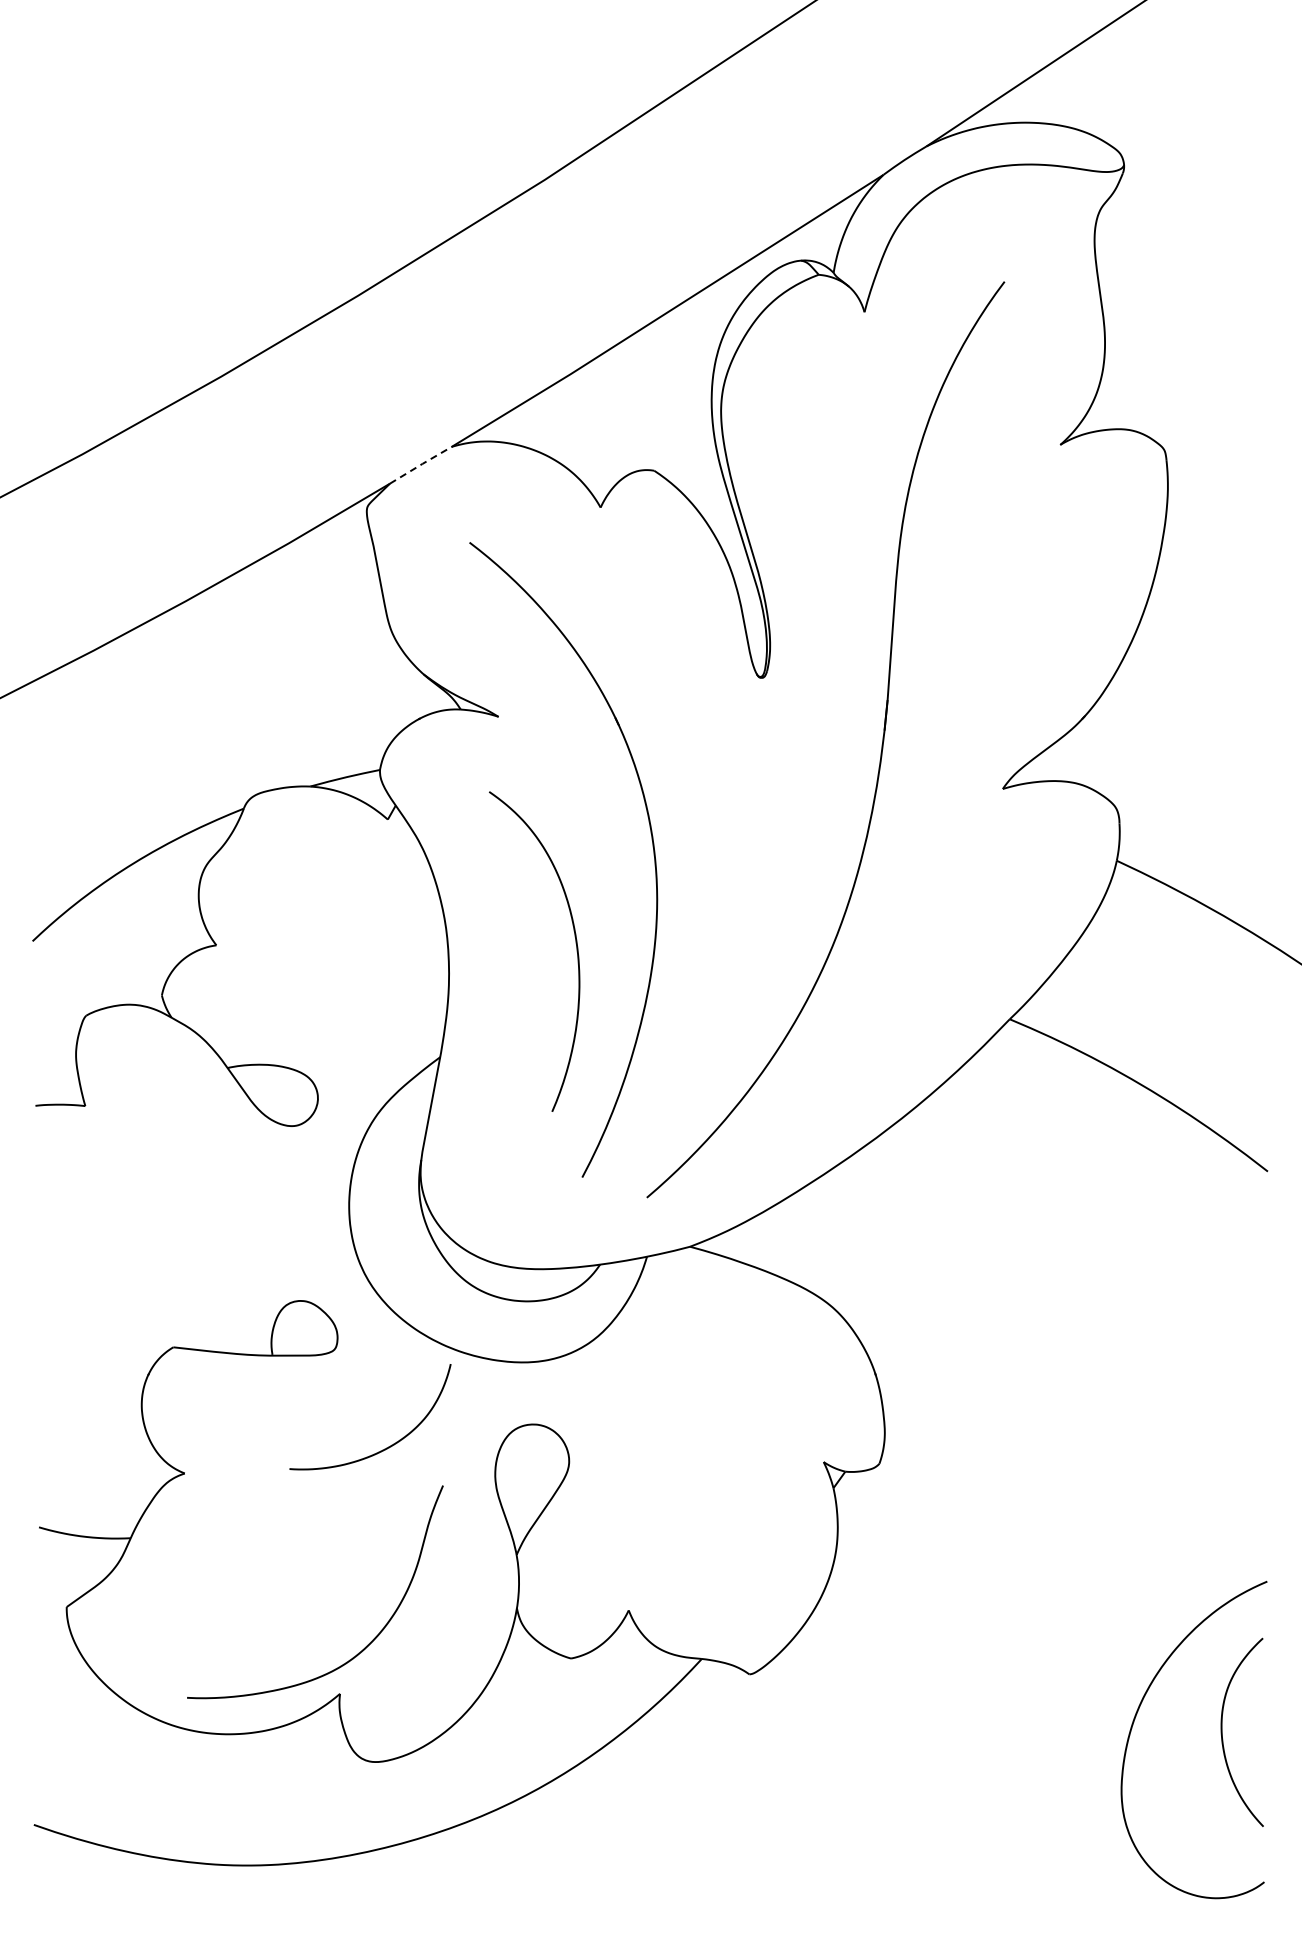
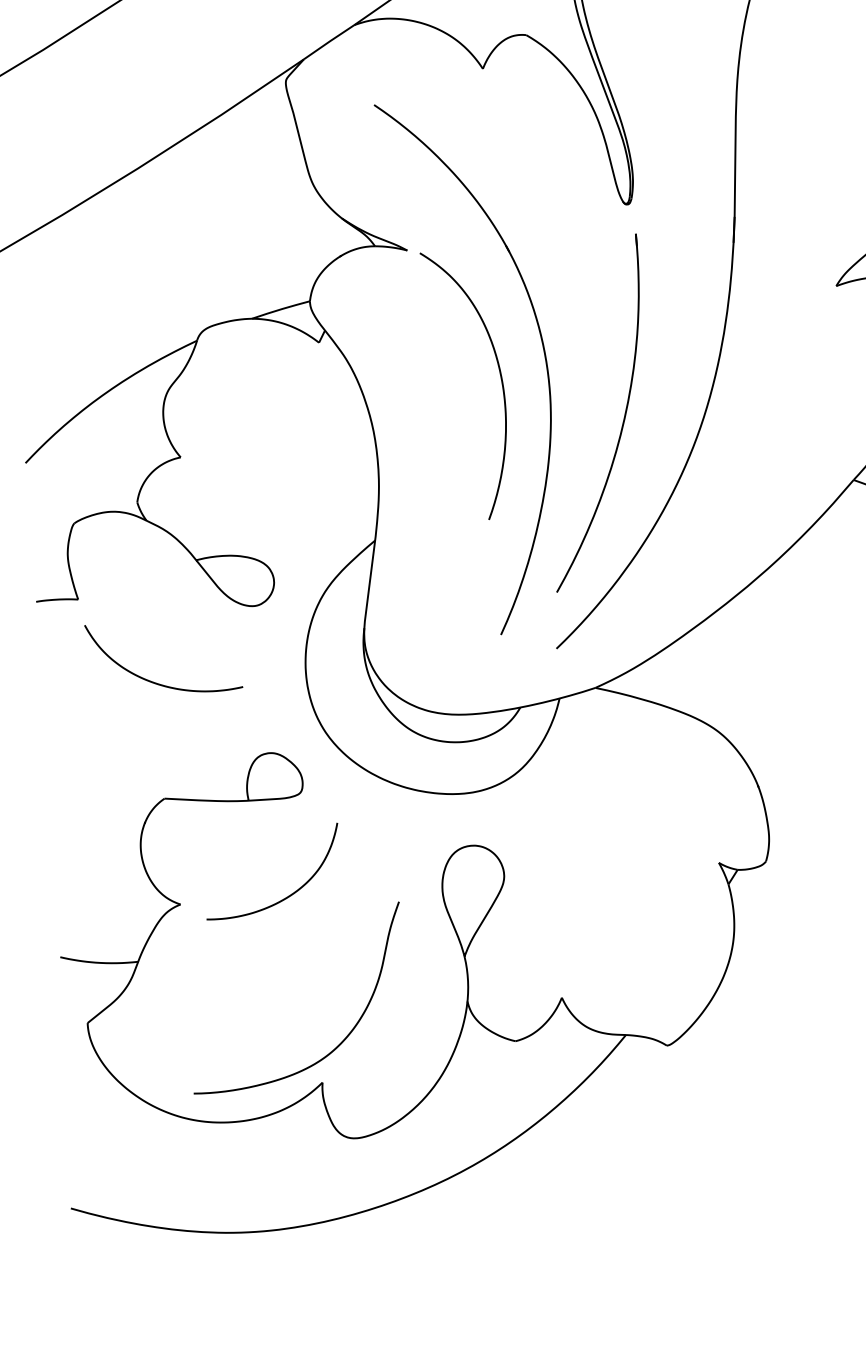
line: (420, 464) -> (328, 41), dashed -> solid
part: (742, 929) -> (623, 417), added
curve: (575, 943) -> (500, 376), moved
curve: (171, 1209) -> (156, 682), added
curve: (386, 1447) -> (287, 896), moved

